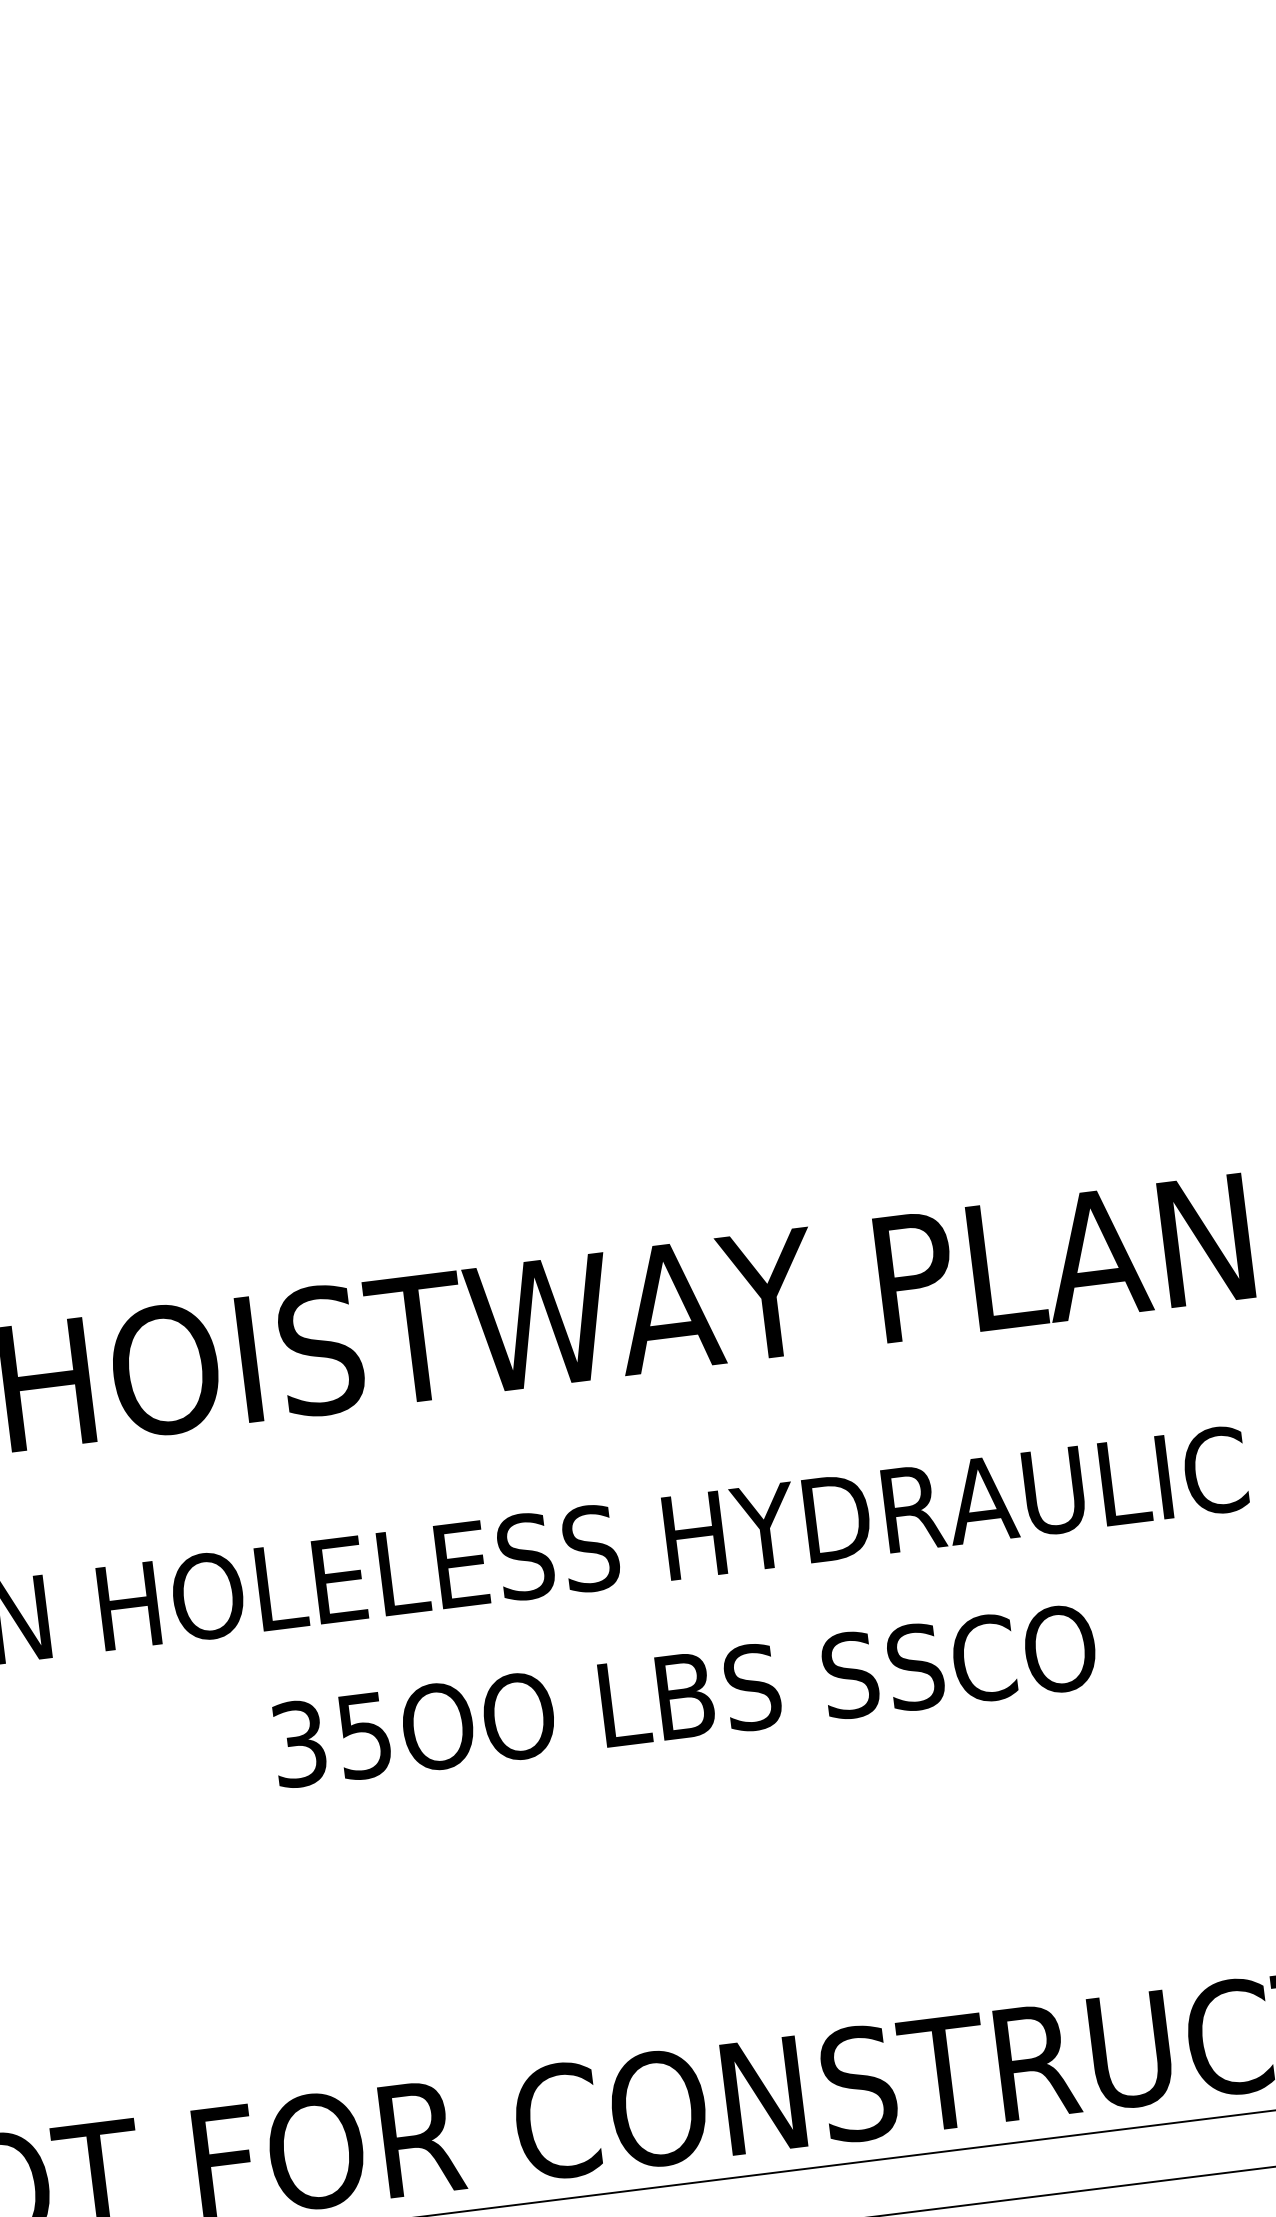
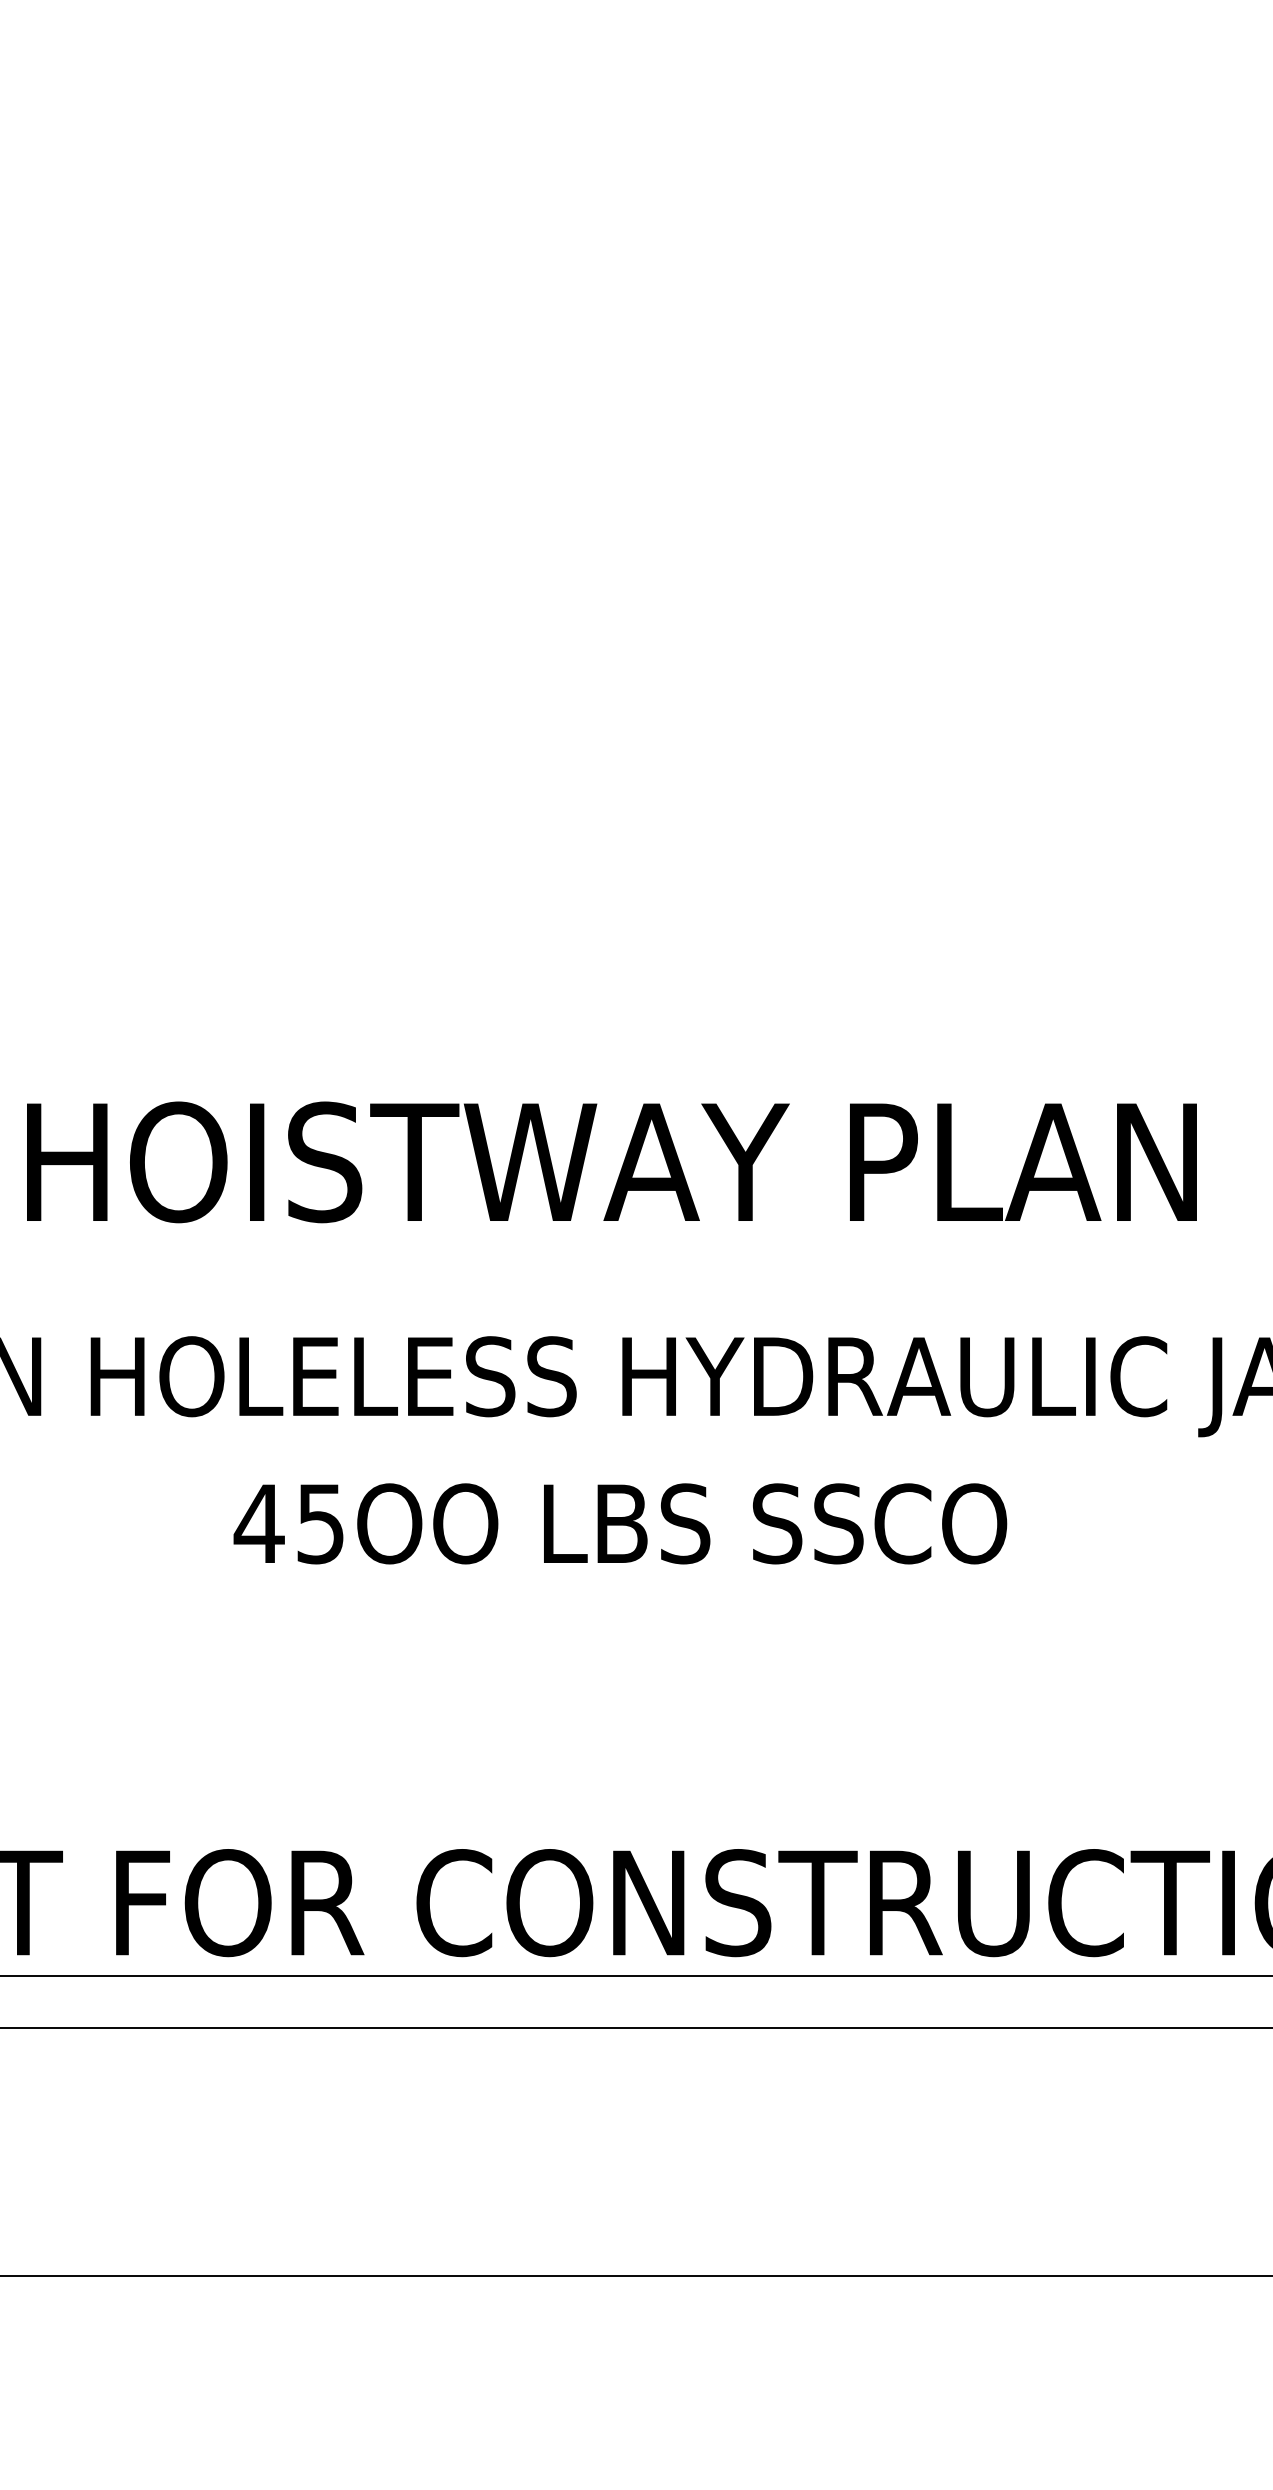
text: (298, 1743) -> (258, 1523), 35OO -> 45OO

